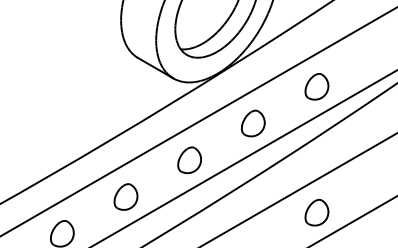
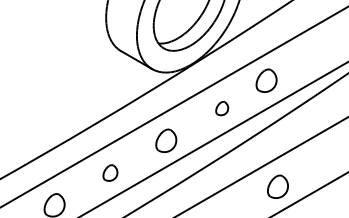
part: (316, 86) -> (266, 80), moved
part: (253, 123) -> (222, 108), size x0.6
part: (125, 196) -> (110, 172), size x0.7

